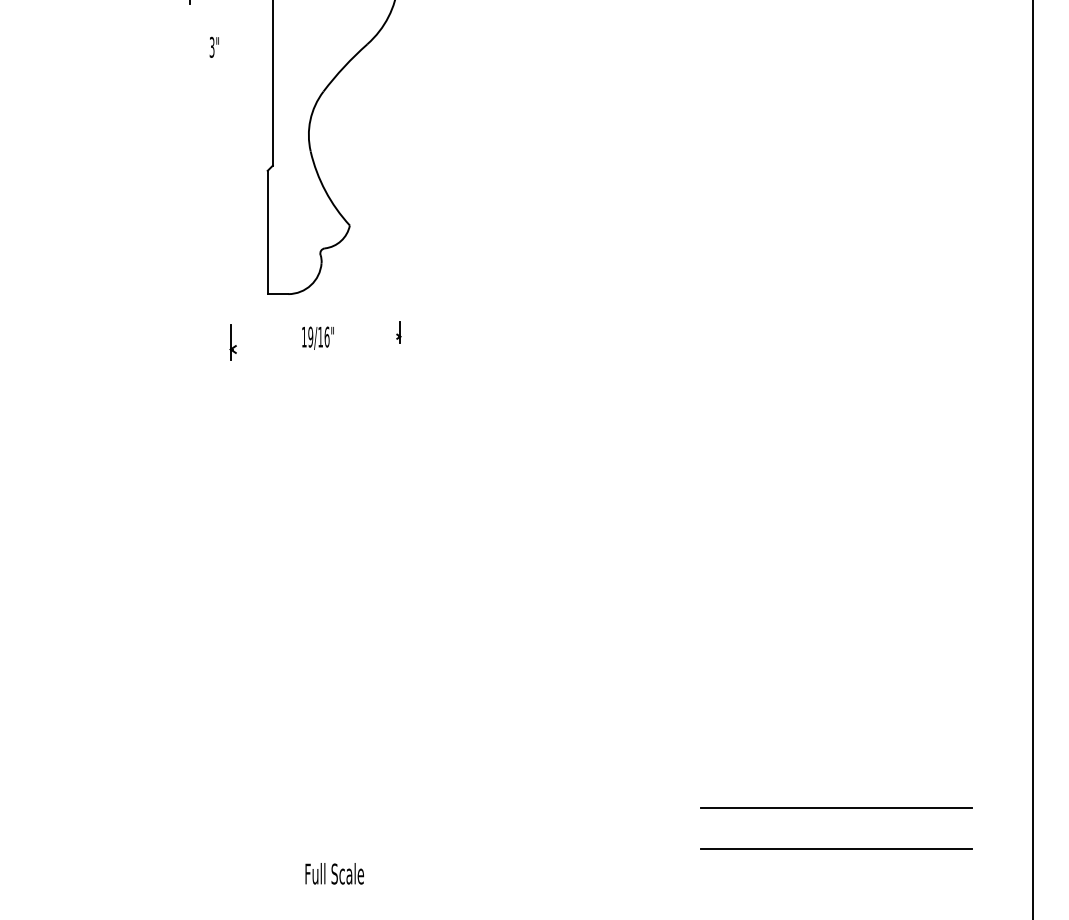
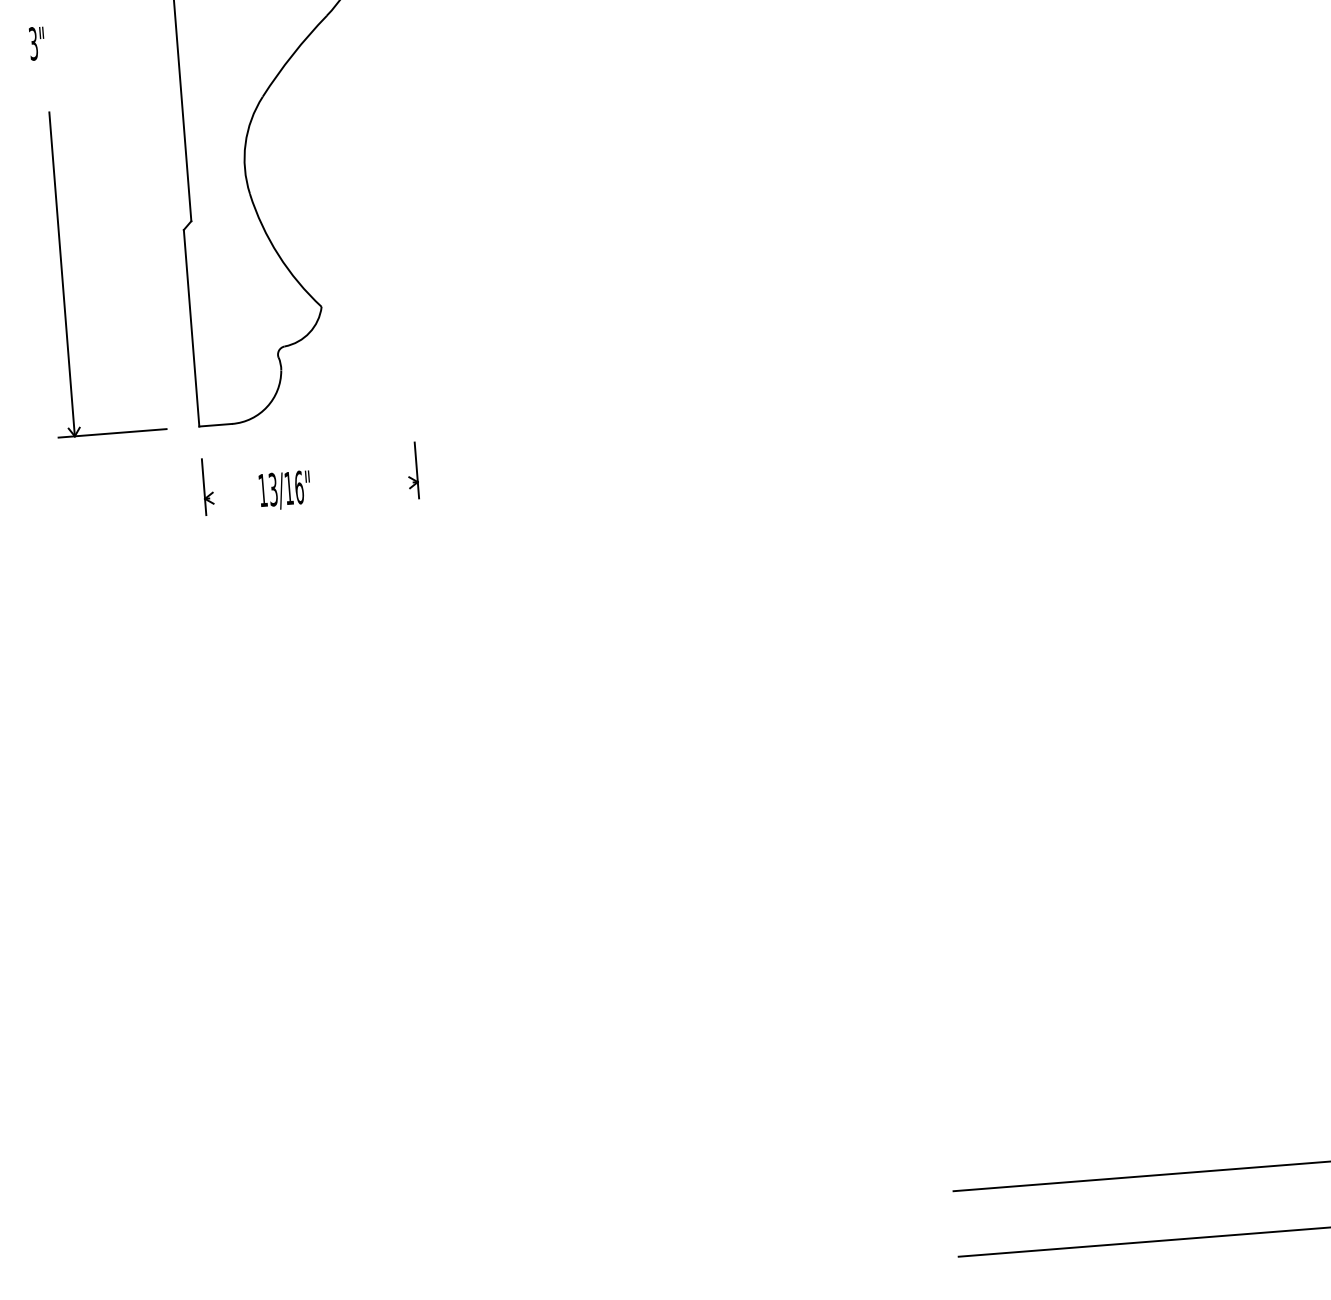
text: (213, 46) -> (35, 42), moved
part: (190, 192) -> (63, 274), added
part: (398, 332) -> (412, 471), size x1.67
text: (310, 336) -> (272, 488), 19/16" -> 13/16"
part: (232, 342) -> (206, 487), moved

